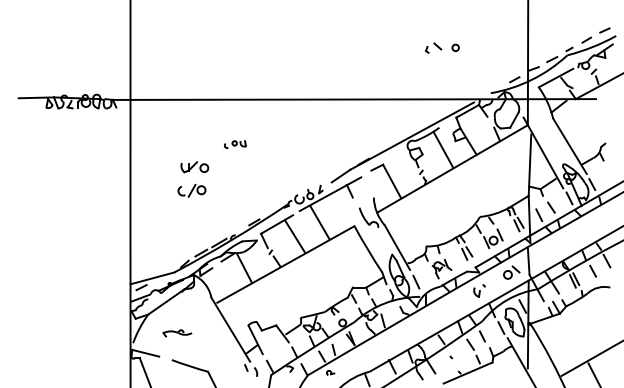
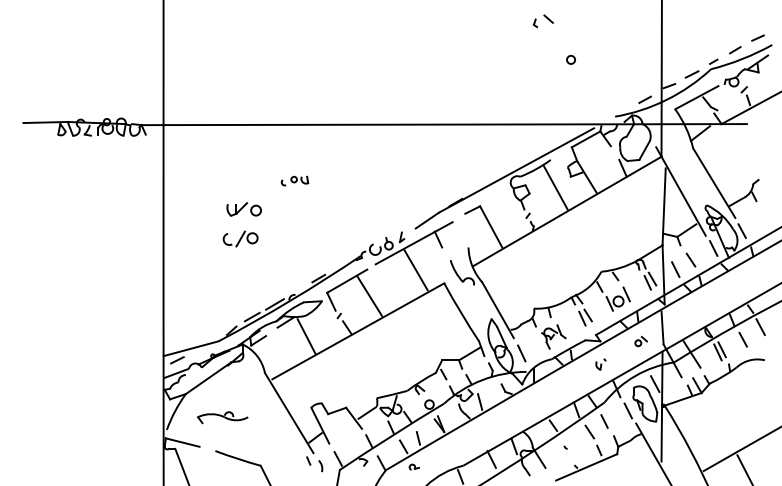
part: (432, 48) -> (542, 21), moved
line: (319, 223) -> (415, 270), moved
part: (511, 272) -> (640, 341), size x0.6
part: (479, 290) -> (600, 364), size x0.7
part: (176, 333) -> (221, 417), size x1.4

